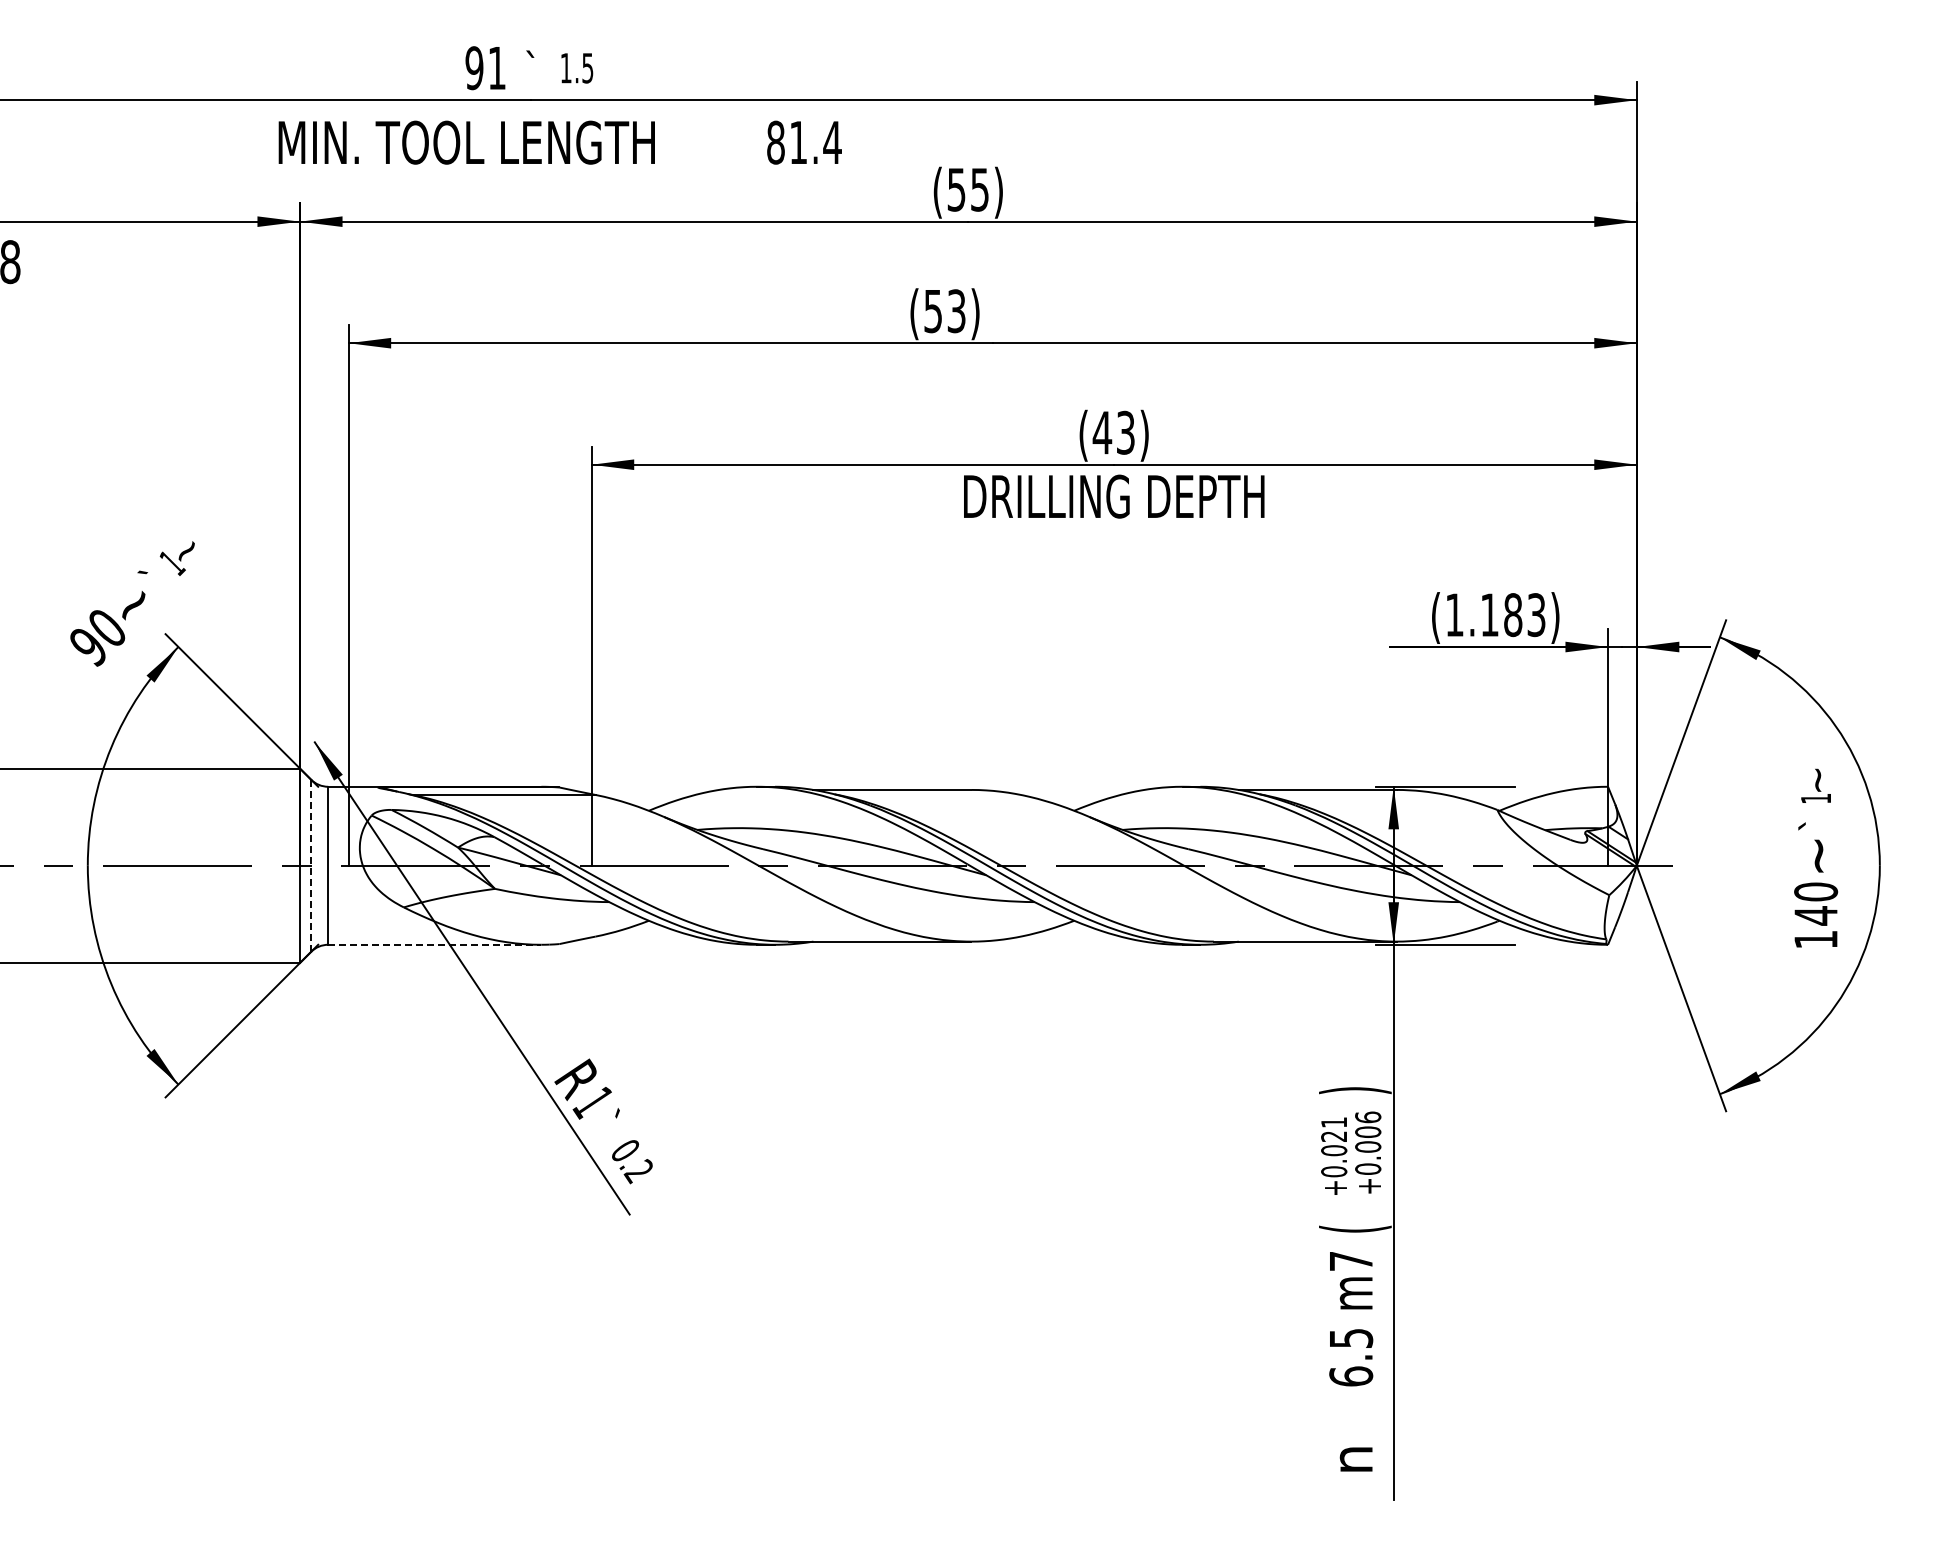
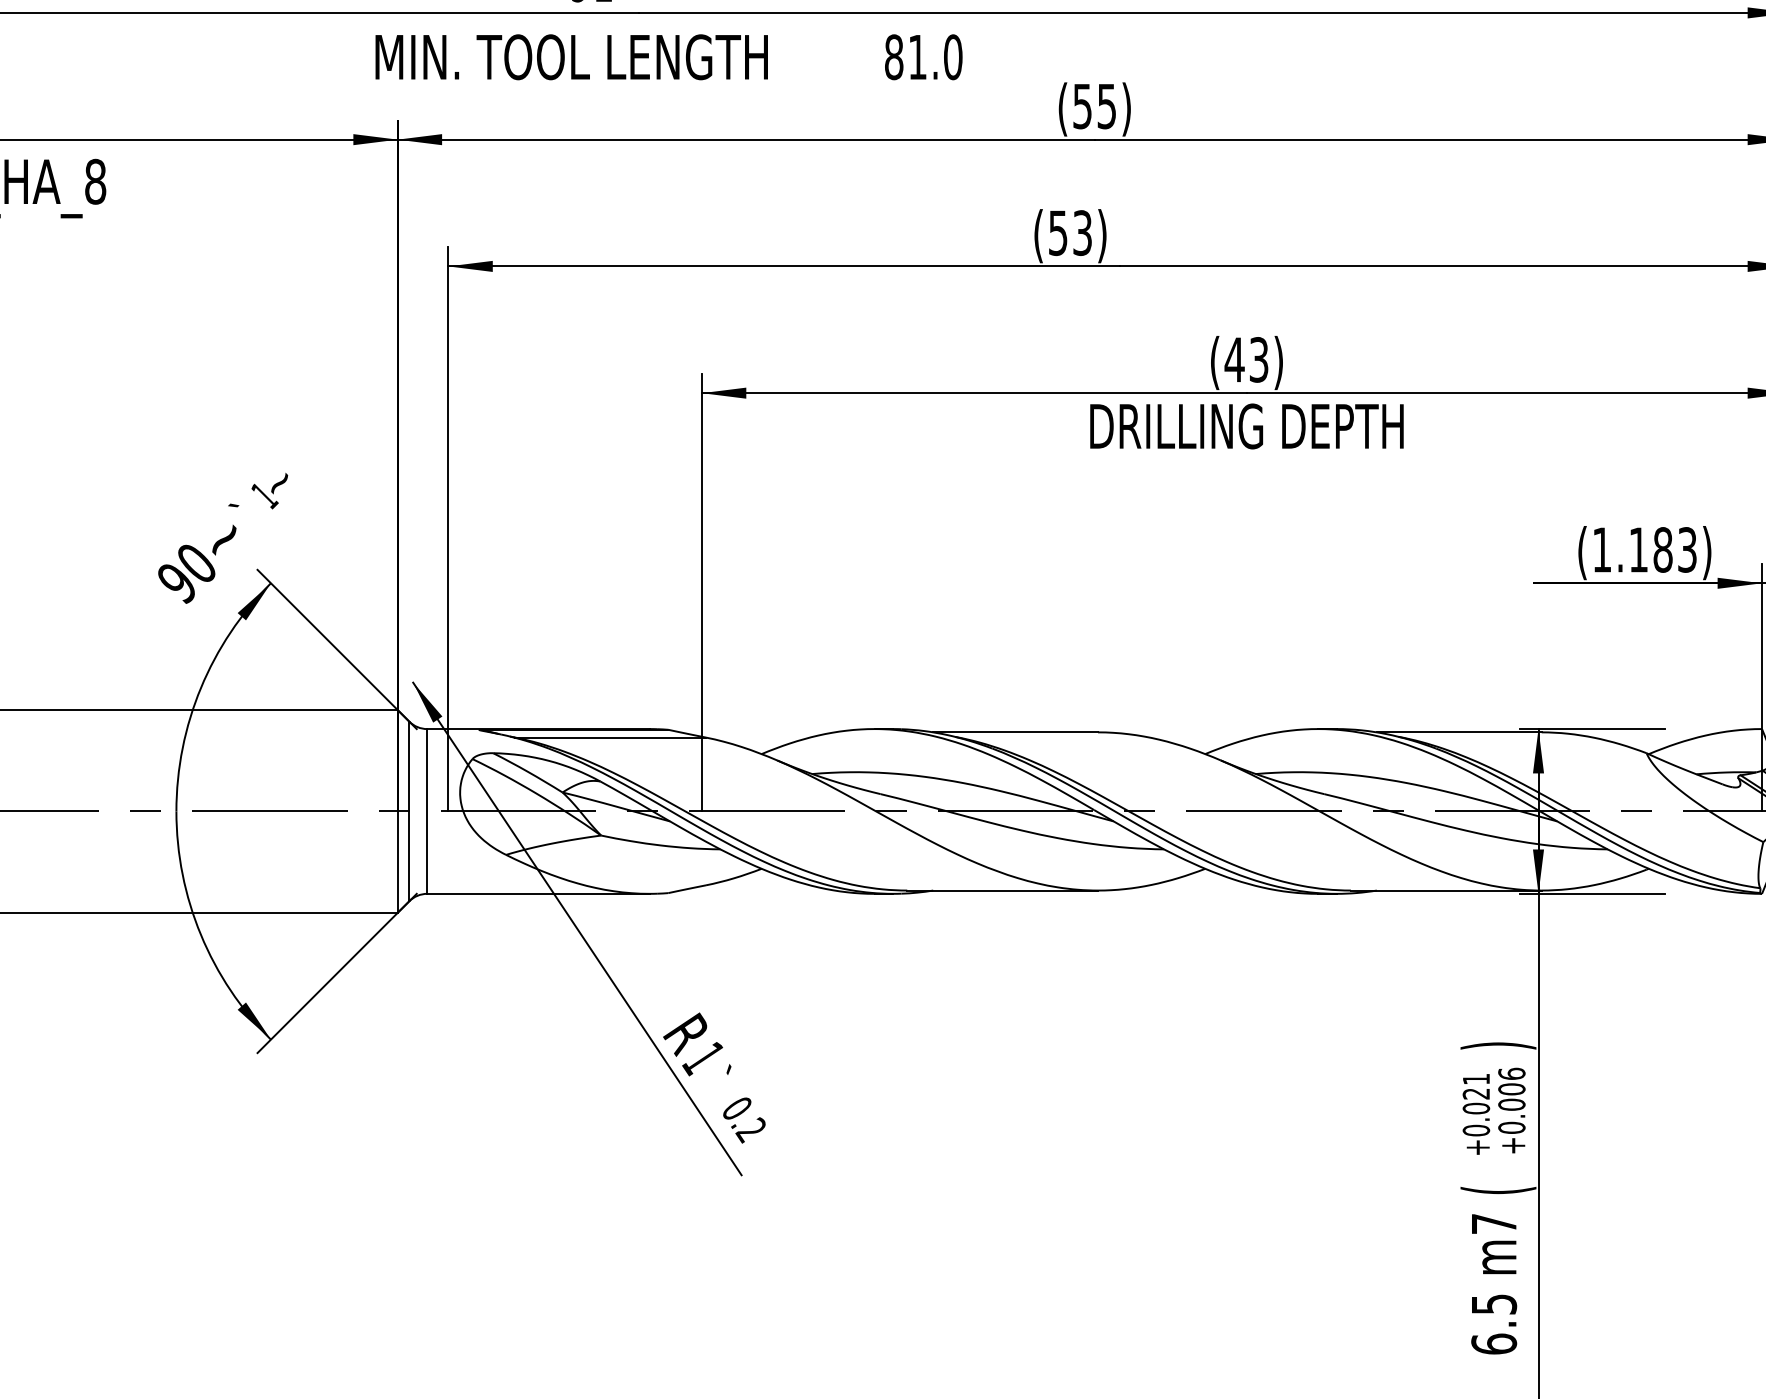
text: (832, 142) -> (953, 57), 81.4 -> 81.0
line: (311, 866) -> (409, 812), dashed -> solid
line: (434, 944) -> (538, 893), dashed -> solid

